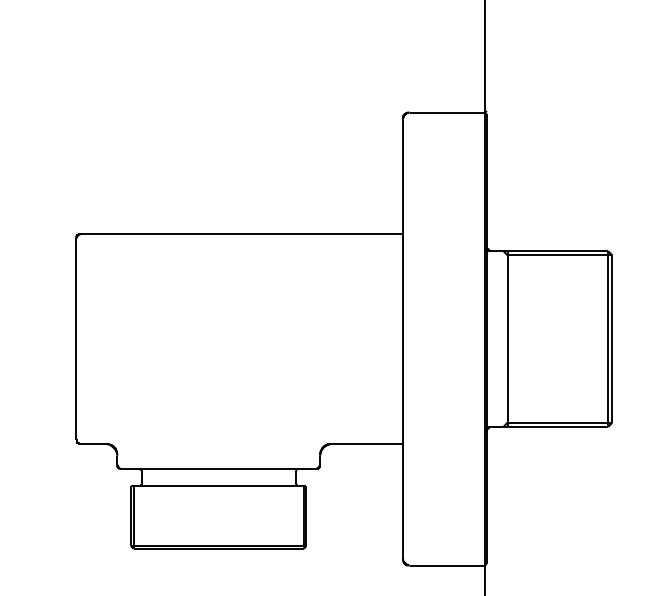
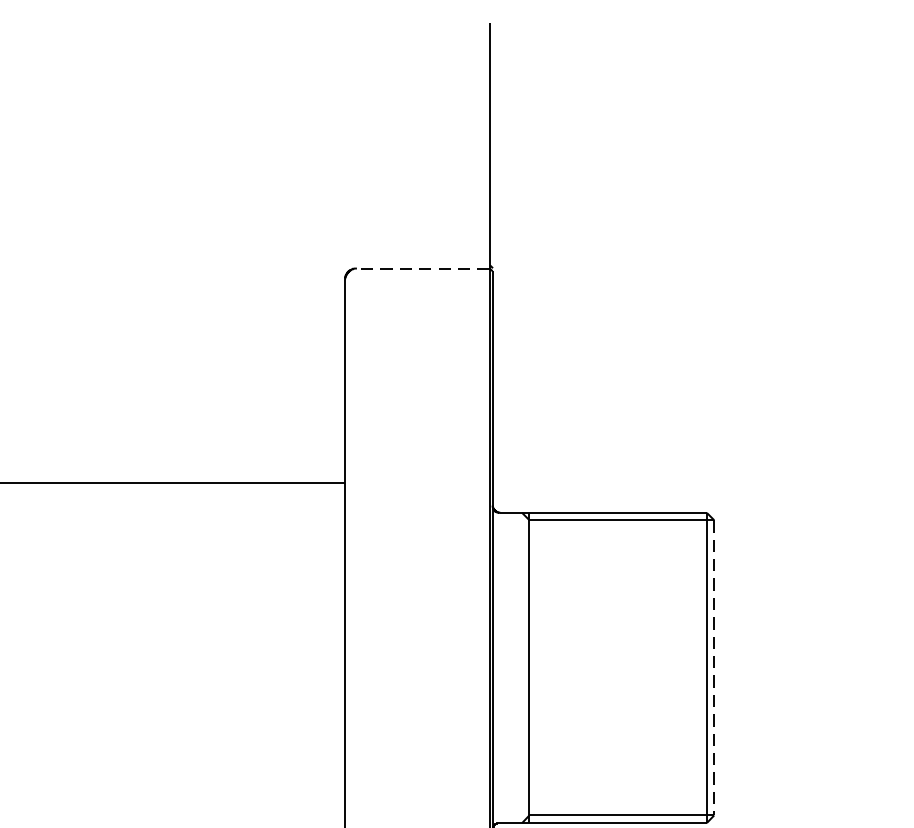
line: (447, 112) -> (423, 268), solid -> dashed
line: (612, 339) -> (714, 668), solid -> dashed

